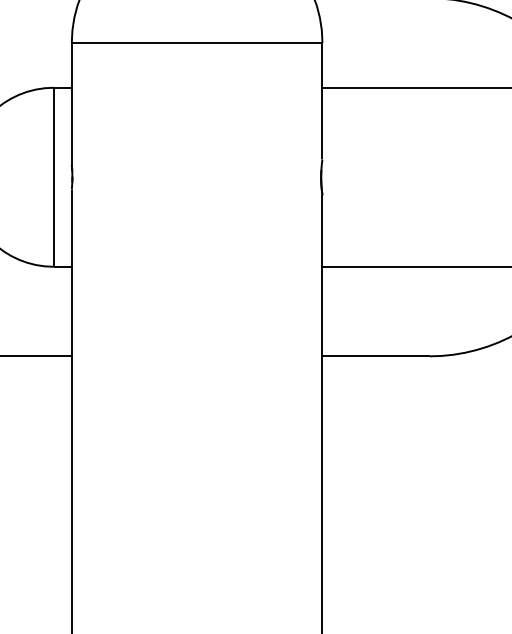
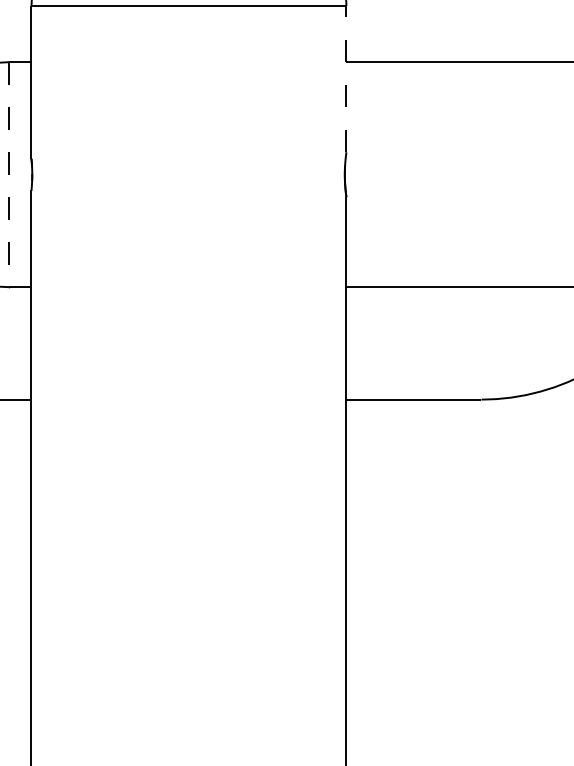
line: (322, 100) -> (346, 78), solid -> dashed
line: (53, 177) -> (8, 174), solid -> dashed

